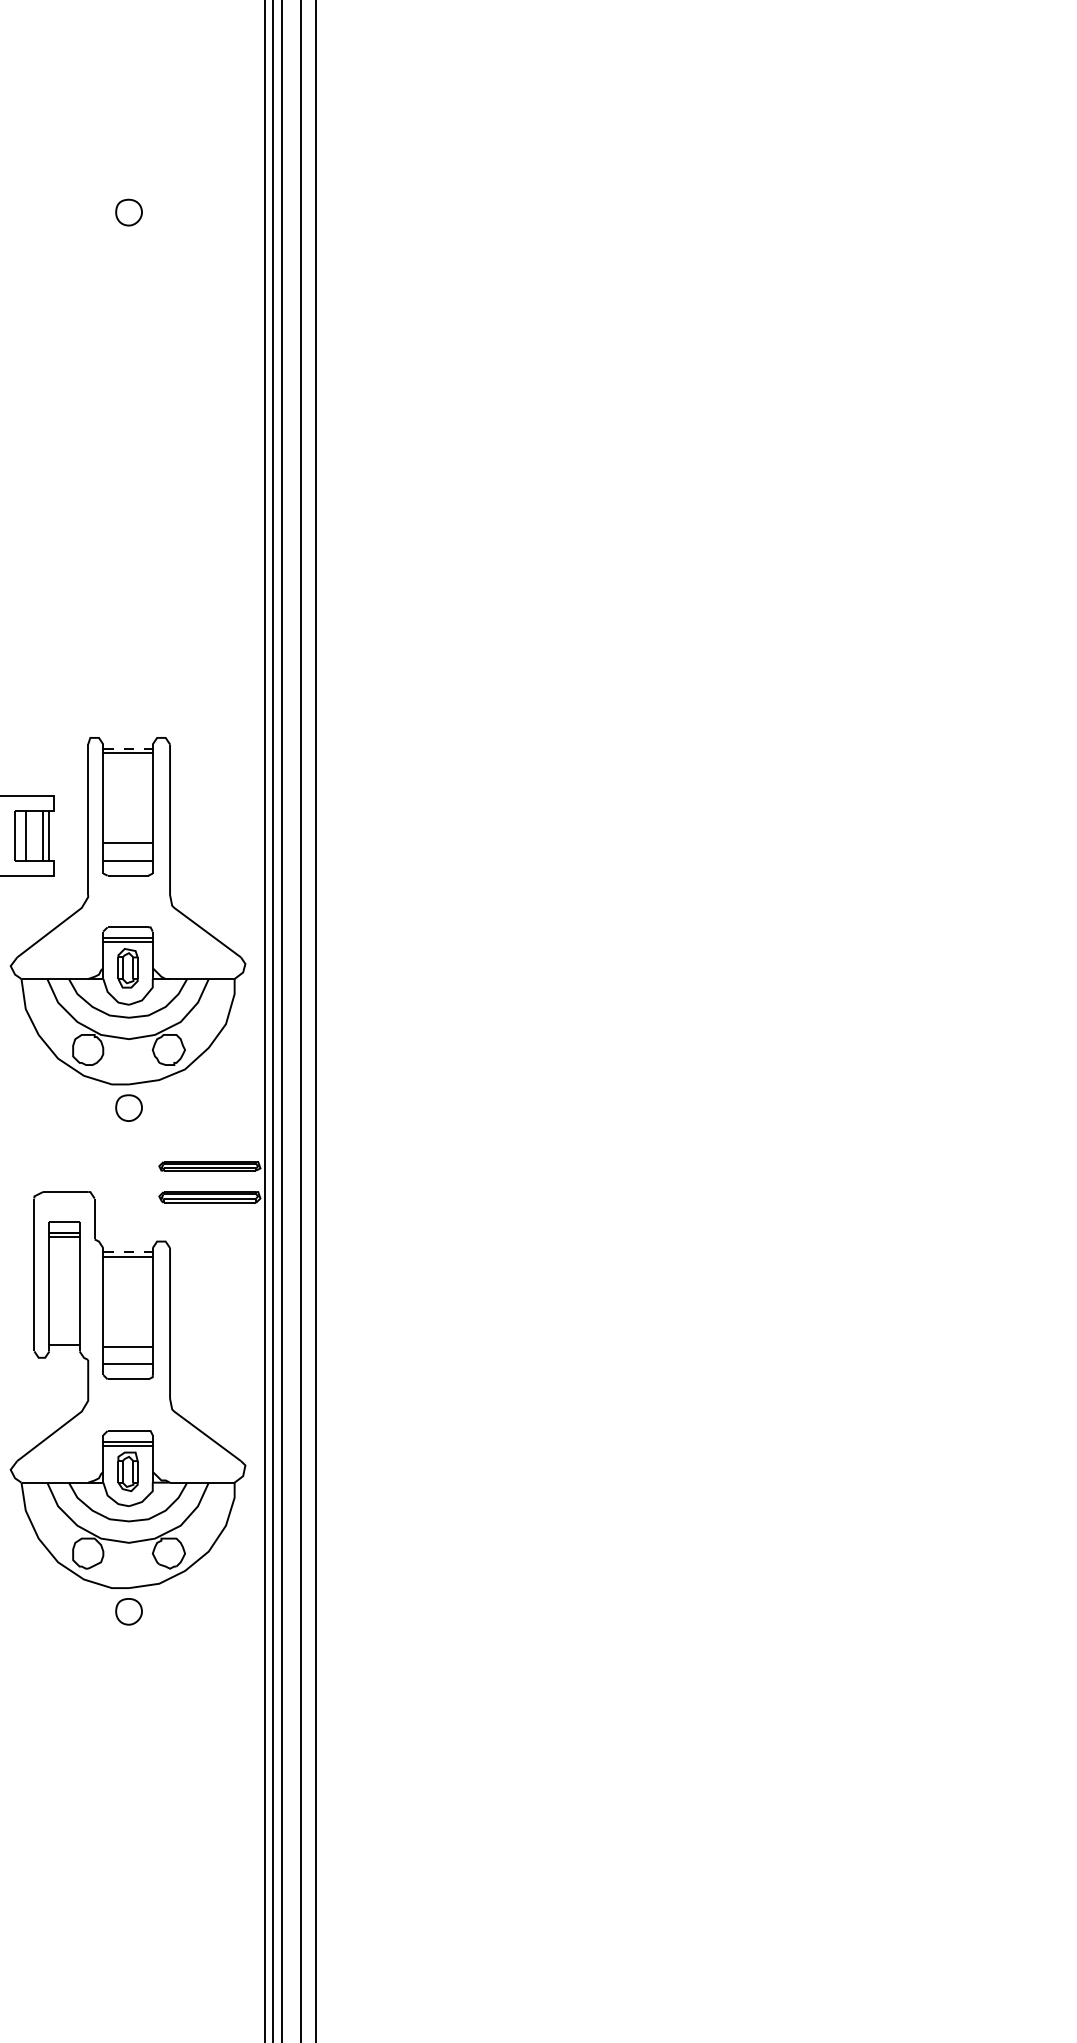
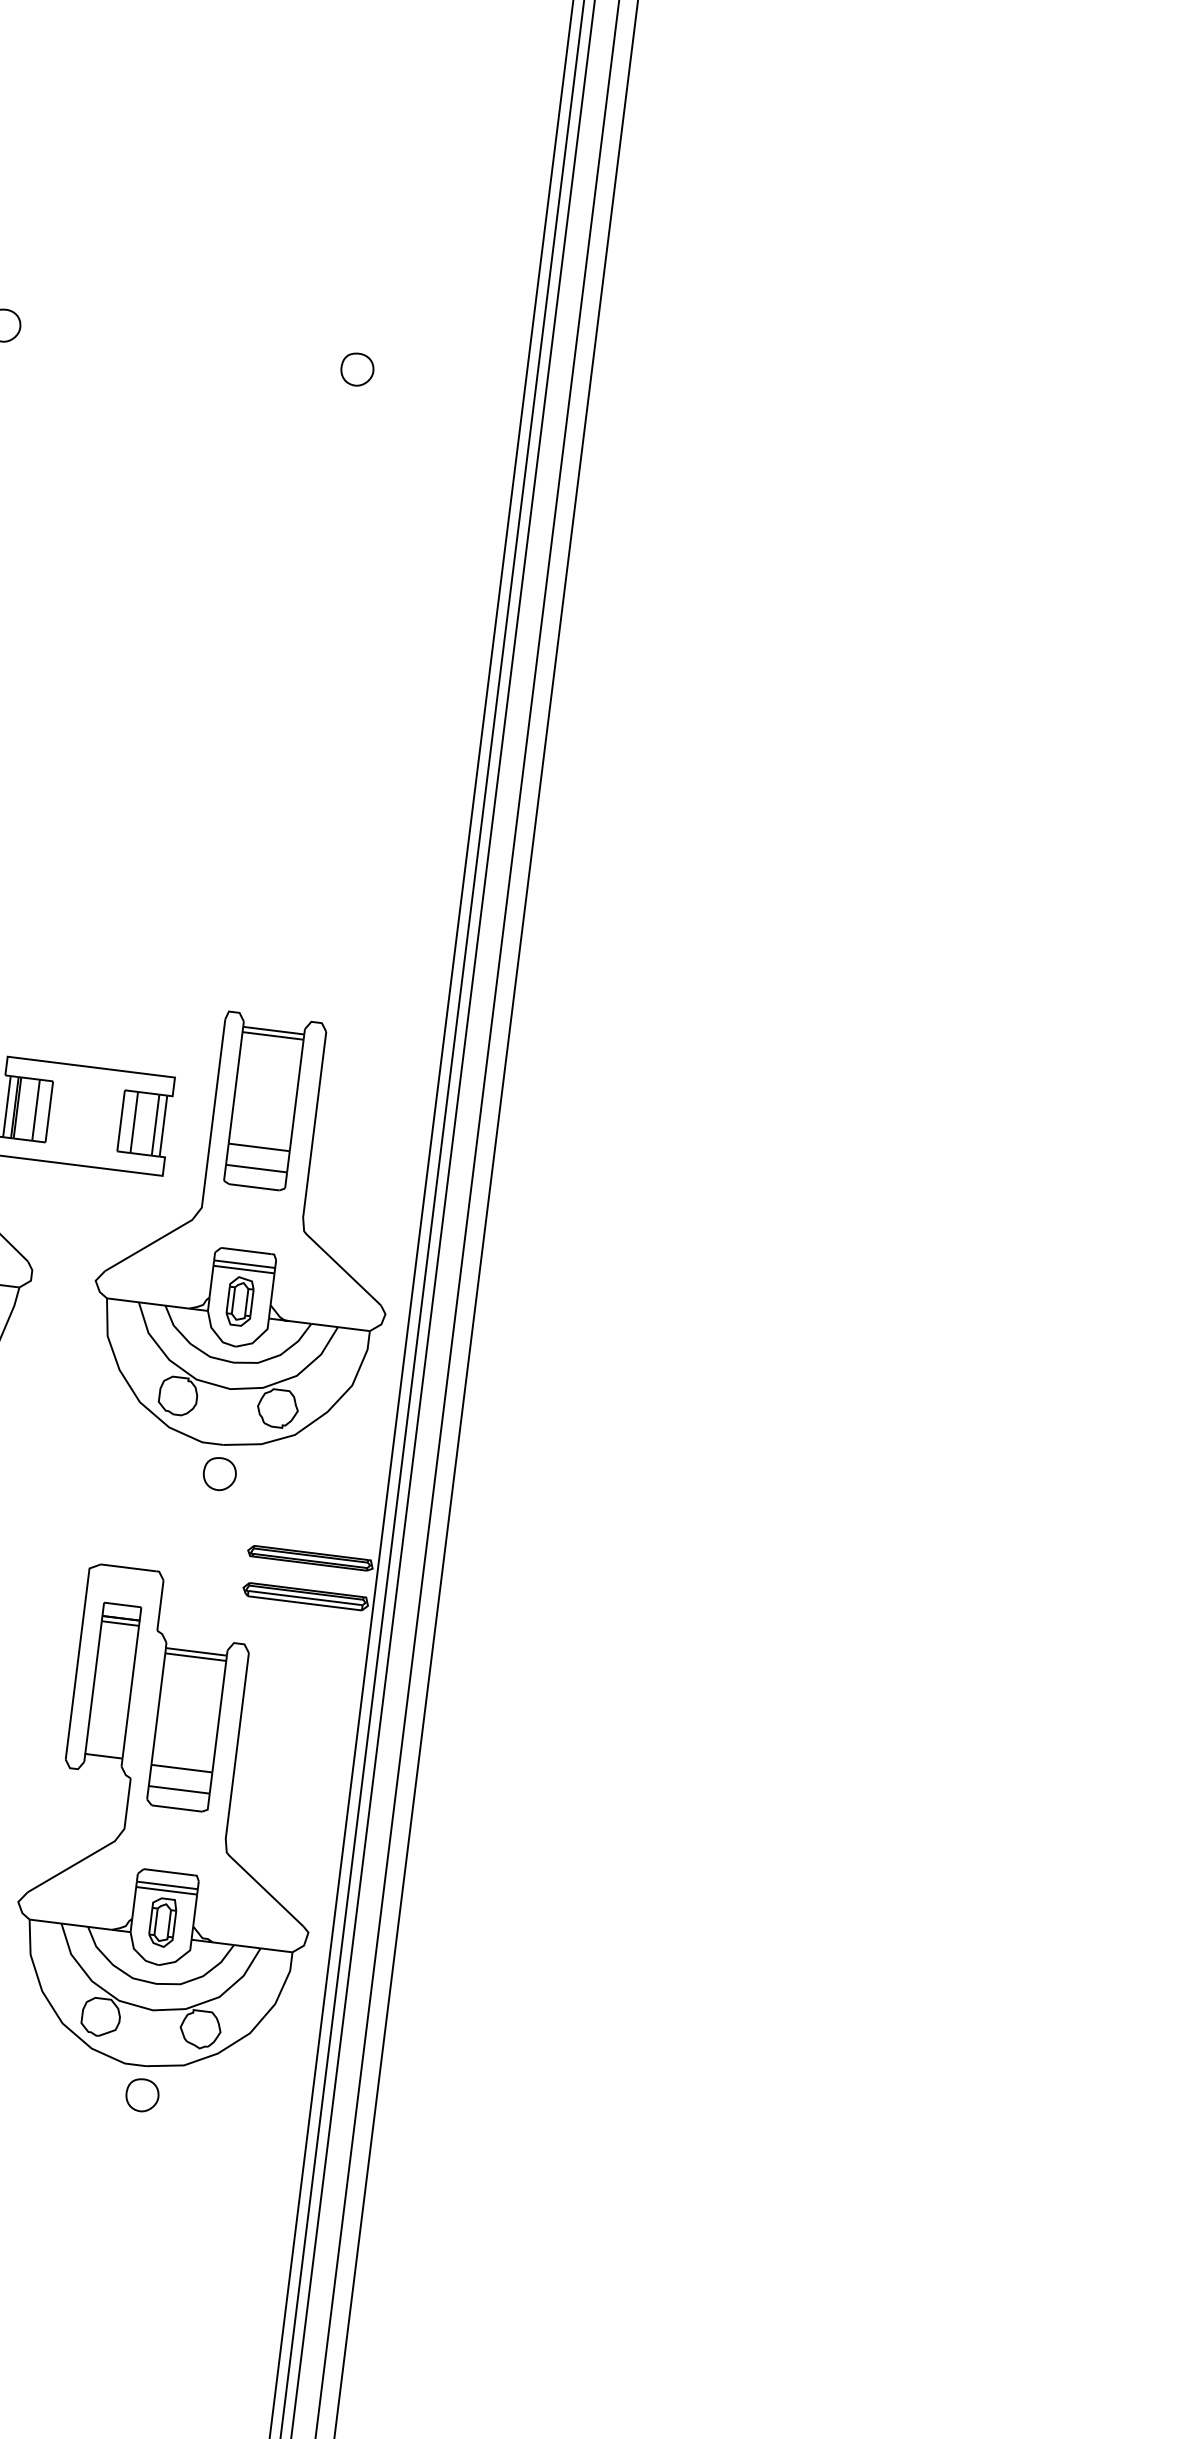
line: (128, 748) -> (274, 1030), dashed -> solid
line: (128, 1252) -> (196, 1652), dashed -> solid

